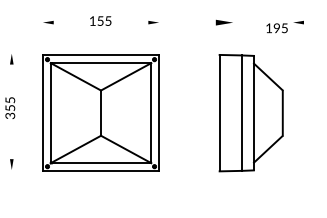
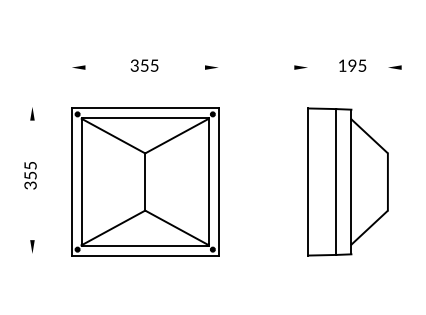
text: (92, 20) -> (134, 65), 155 -> 355
part: (223, 22) -> (300, 67), size x0.62
text: (276, 28) -> (352, 65), moved
part: (250, 112) -> (347, 181), moved

